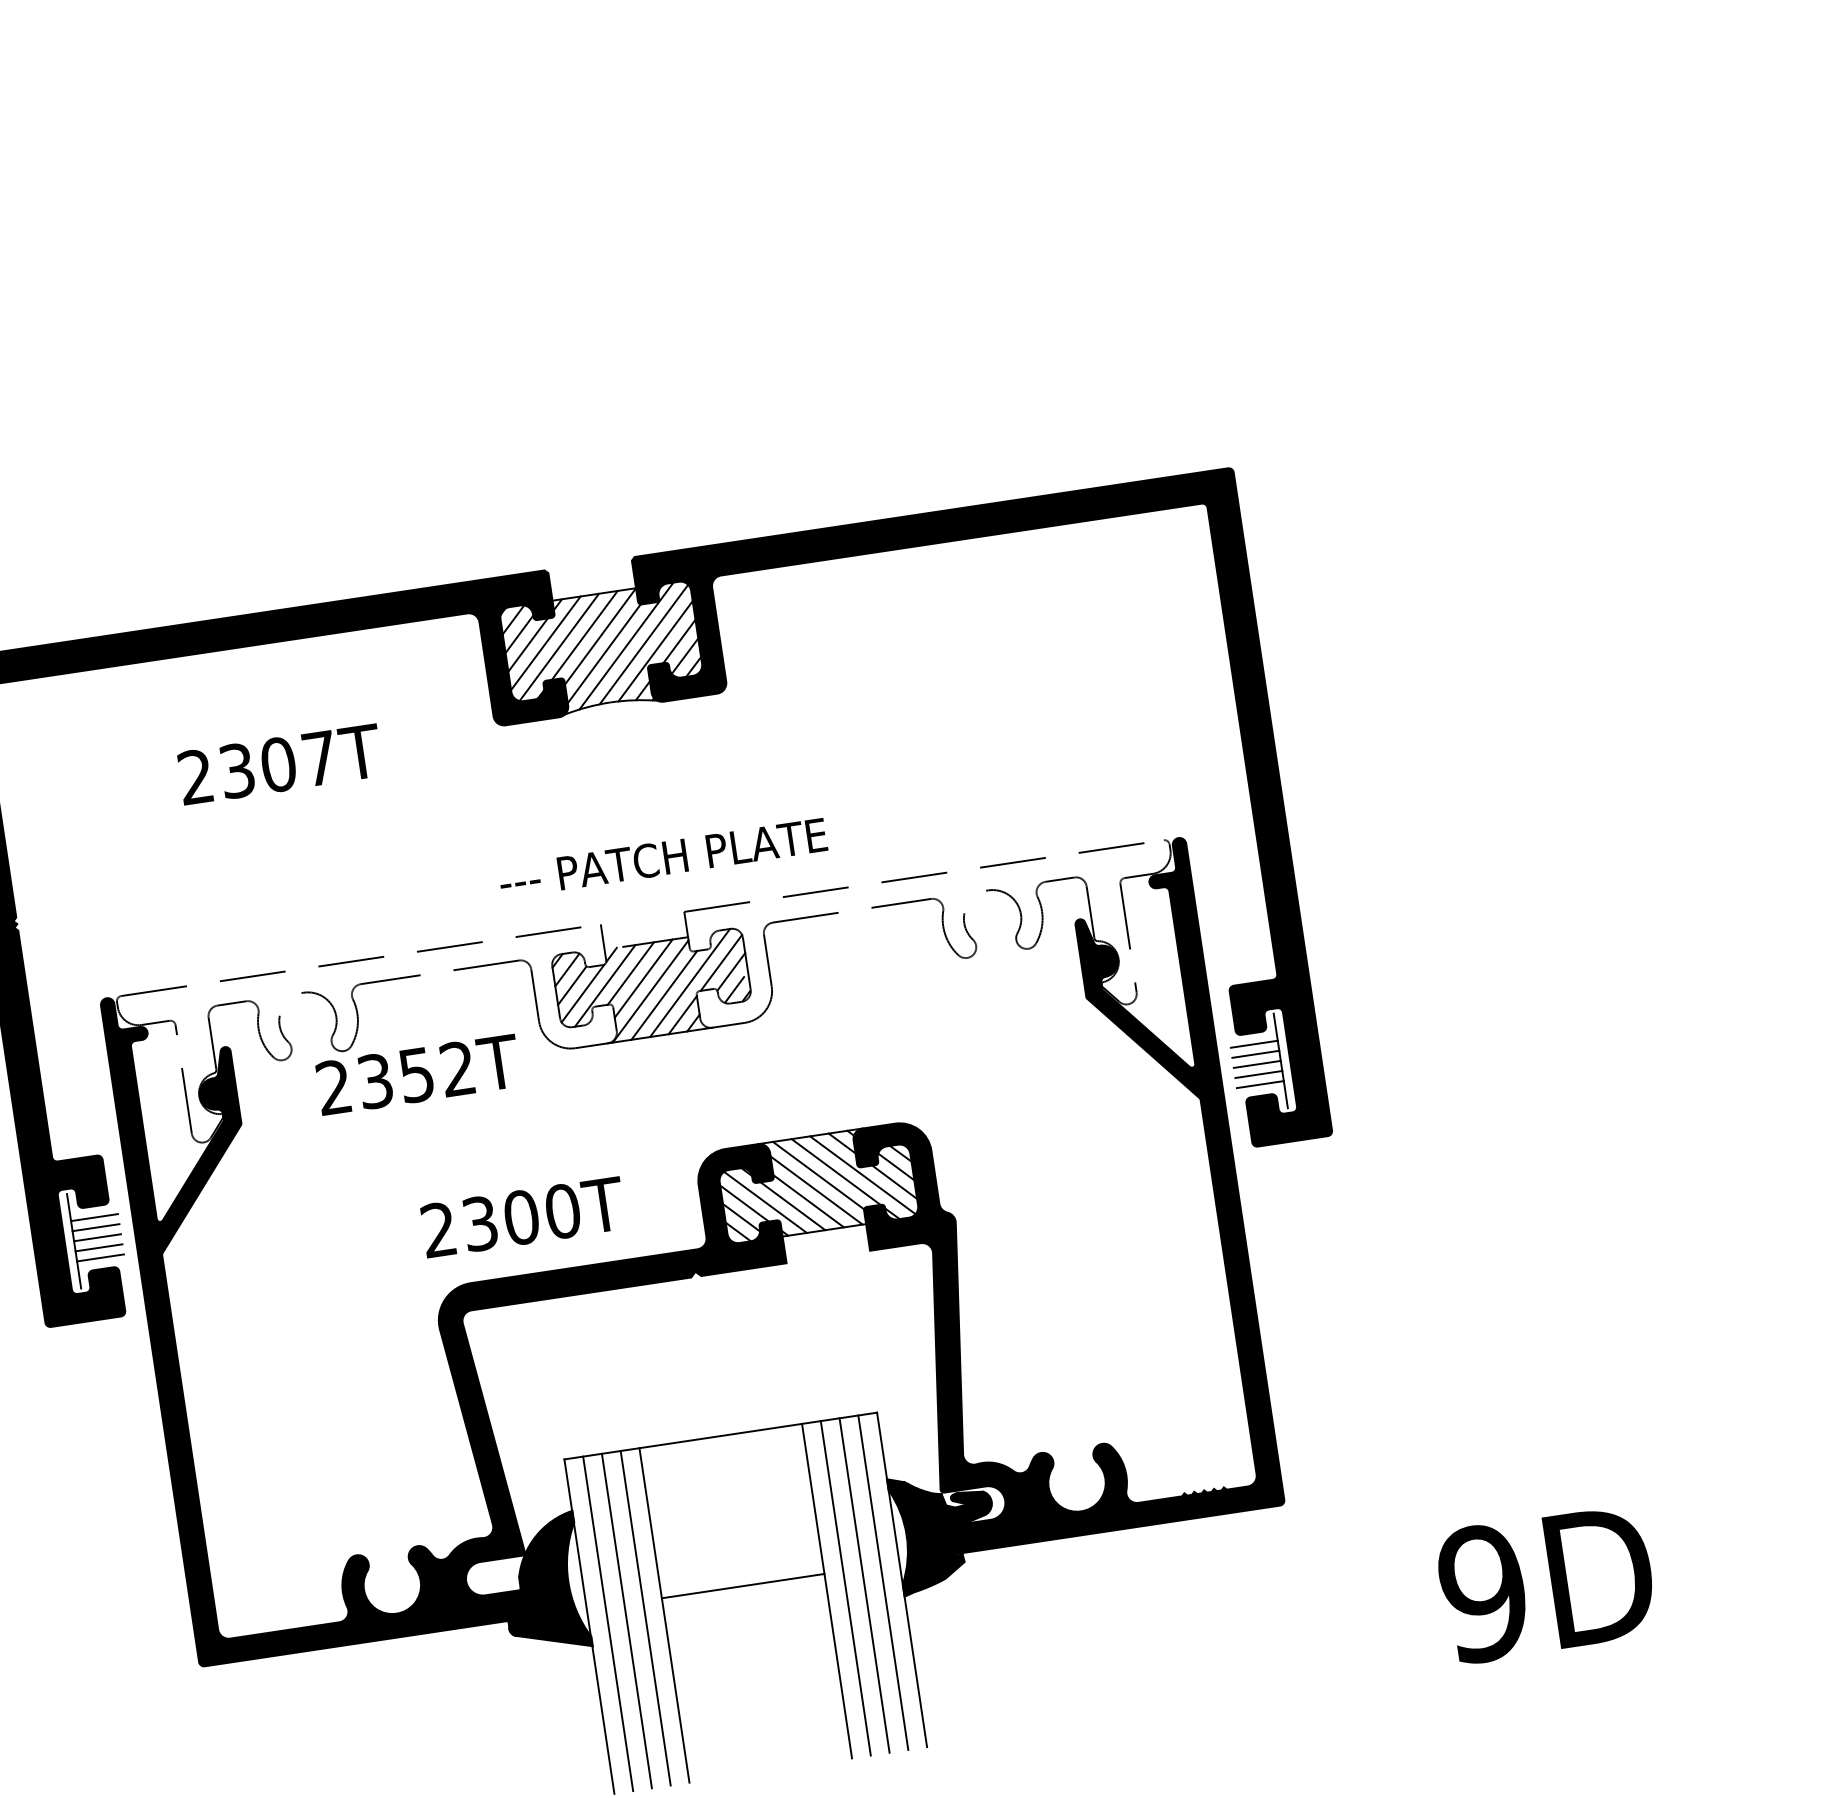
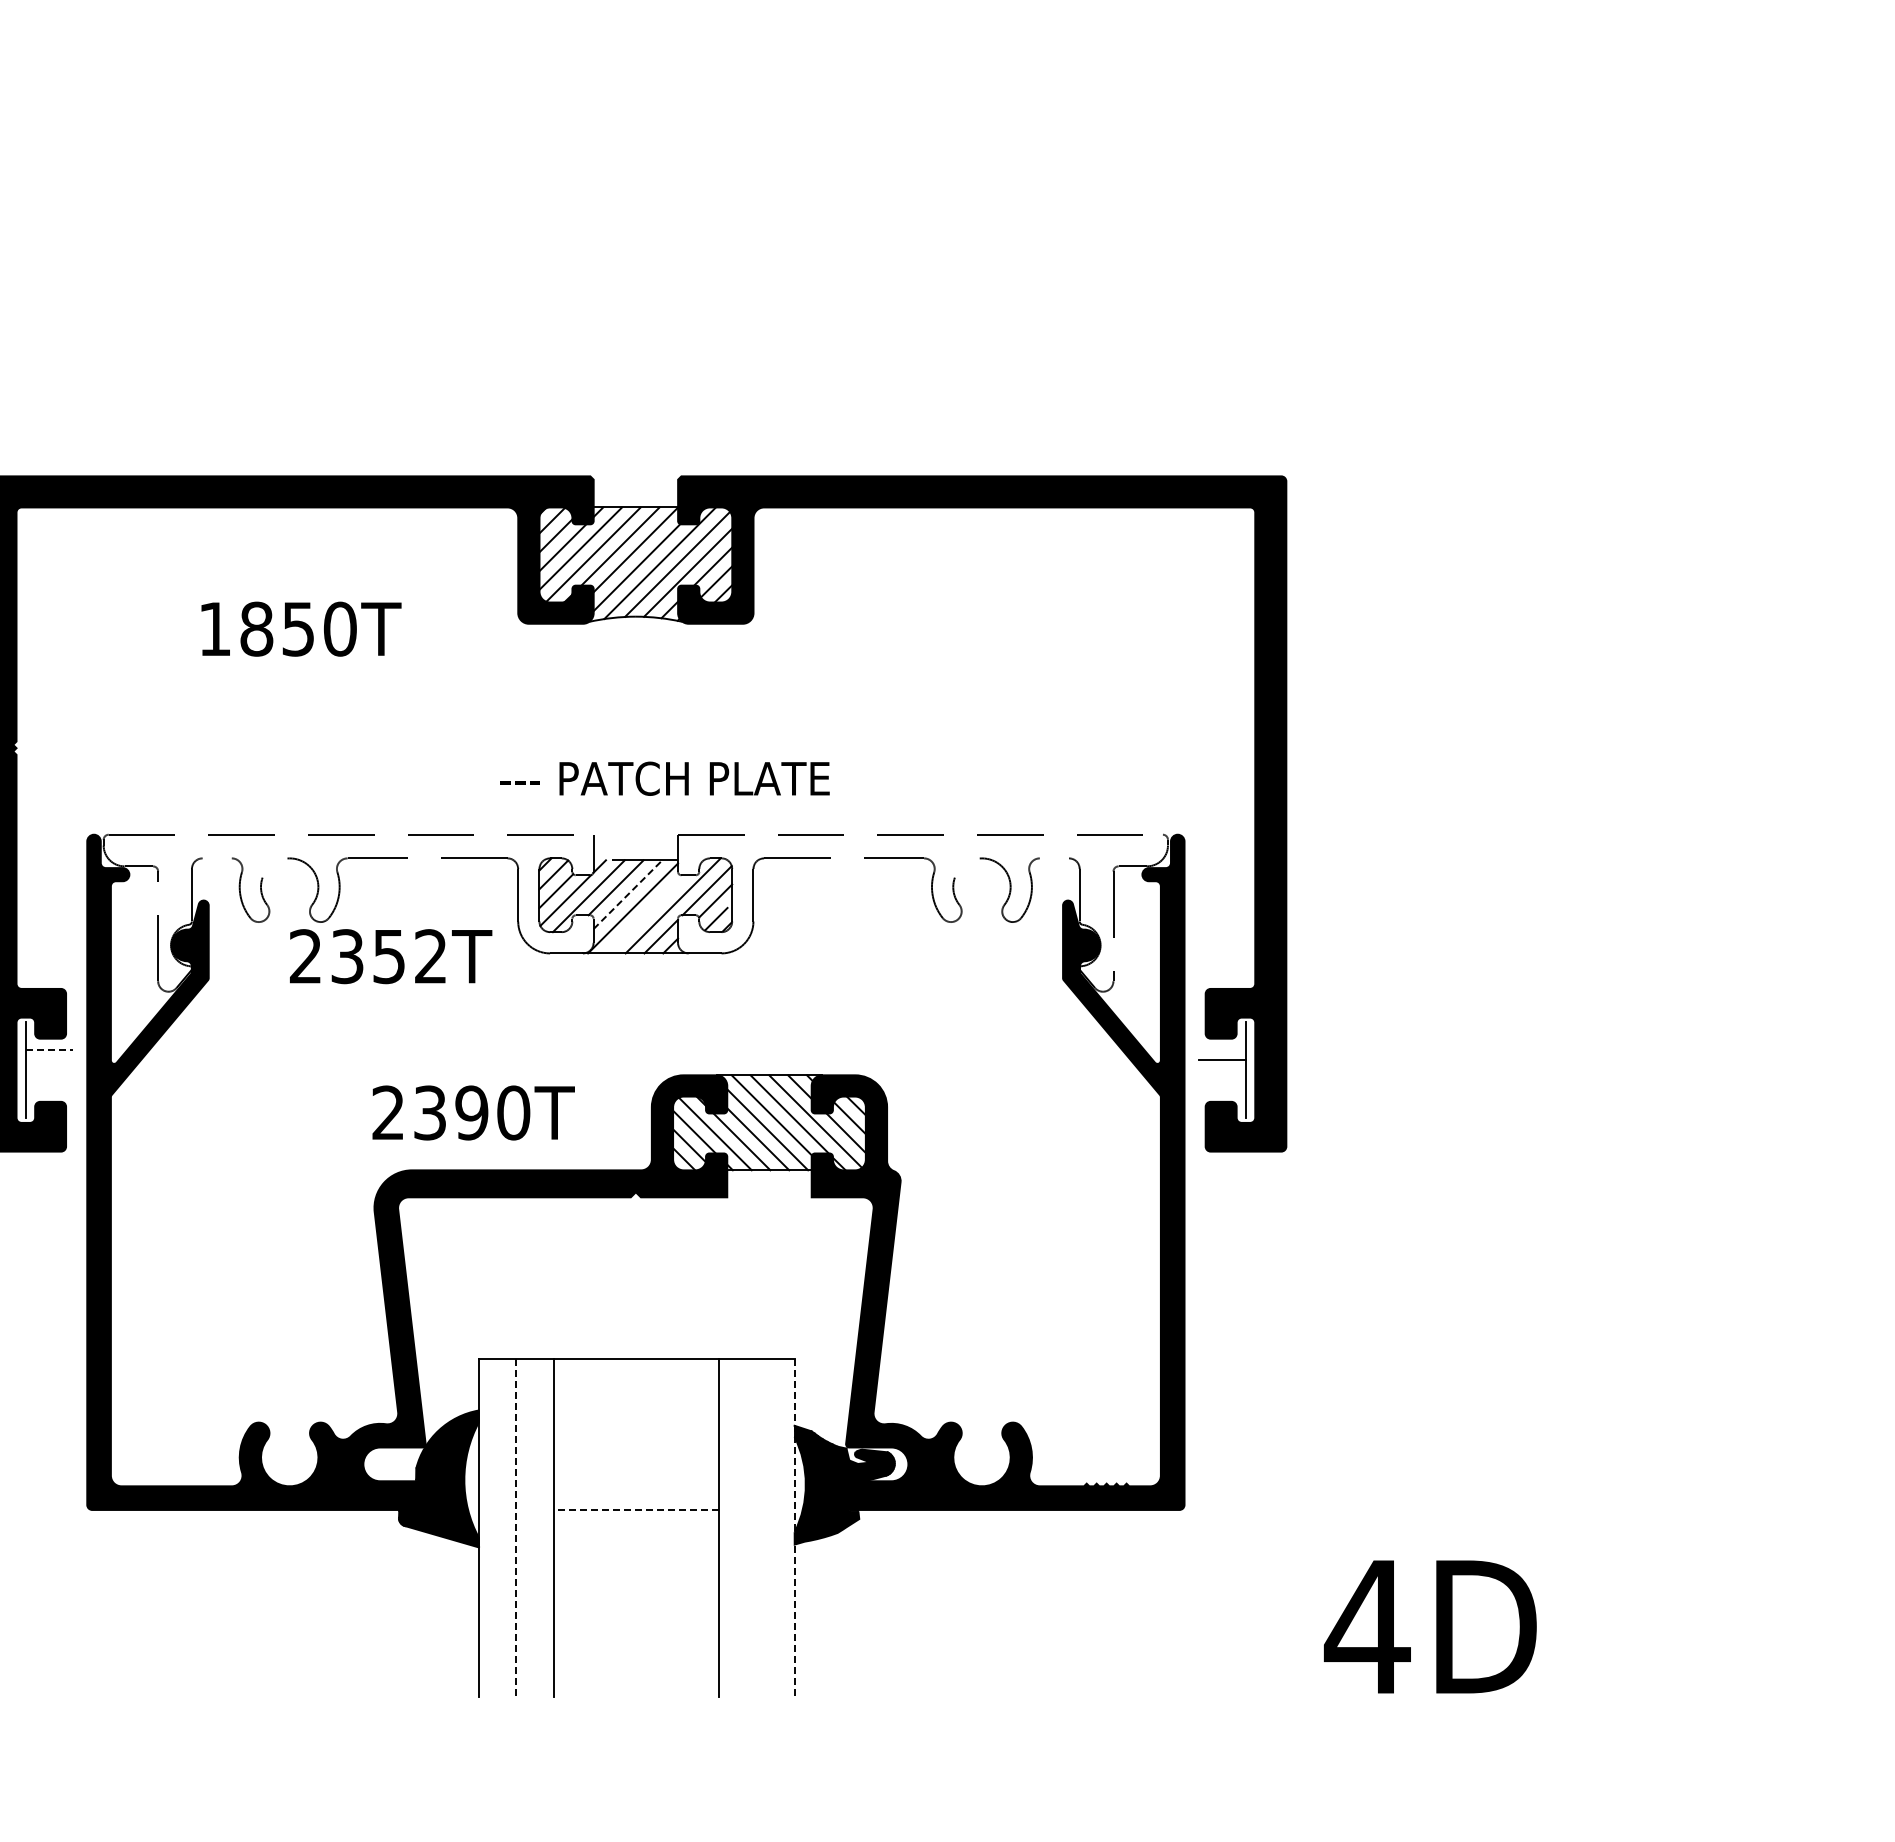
text: (257, 767) -> (277, 628), 2307T -> 1850T
line: (1060, 879) -> (1054, 858), removed
line: (644, 978) -> (628, 894), solid -> dashed
line: (663, 995) -> (645, 914), removed
line: (231, 1003) -> (216, 858), removed
line: (1253, 1043) -> (1221, 1049), removed
line: (1256, 1064) -> (1221, 1070), removed
line: (1258, 1074) -> (1221, 1080), removed
line: (1259, 1084) -> (1221, 1090), removed
line: (94, 1217) -> (49, 1049), solid -> dashed
text: (521, 1217) -> (471, 1112), 2300T -> 2390T
line: (96, 1228) -> (49, 1060), removed
line: (97, 1237) -> (49, 1070), removed
line: (99, 1247) -> (49, 1080), removed
line: (100, 1257) -> (49, 1090), removed
line: (902, 1580) -> (794, 1528), solid -> dashed
line: (883, 1582) -> (775, 1527), removed
line: (864, 1585) -> (756, 1527), removed
line: (743, 1586) -> (636, 1510), solid -> dashed
line: (845, 1588) -> (737, 1527), removed
text: (1482, 1593) -> (1366, 1626), 9D -> 4D
line: (645, 1618) -> (535, 1527), removed
line: (627, 1621) -> (516, 1528), solid -> dashed
line: (608, 1623) -> (497, 1527), removed

